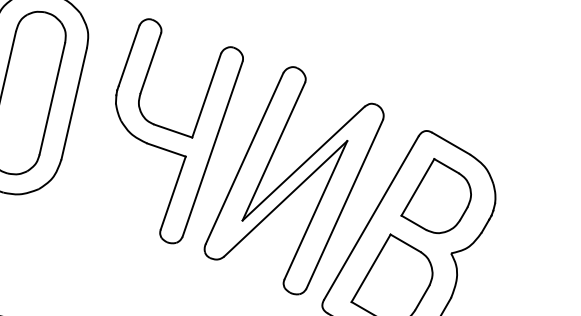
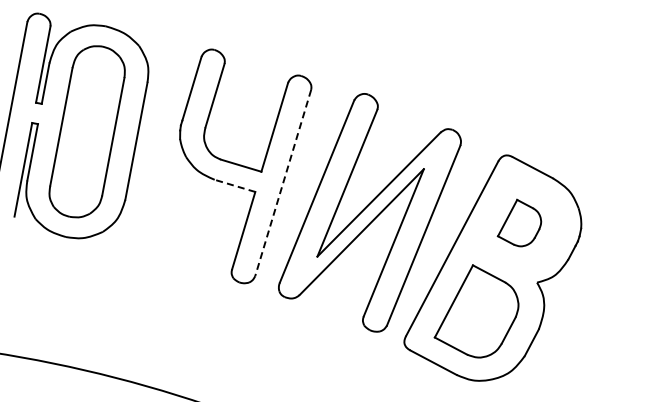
line: (166, 149) -> (234, 185), solid -> dashed
line: (212, 149) -> (283, 183), solid -> dashed
part: (436, 195) -> (519, 222), size x0.6

